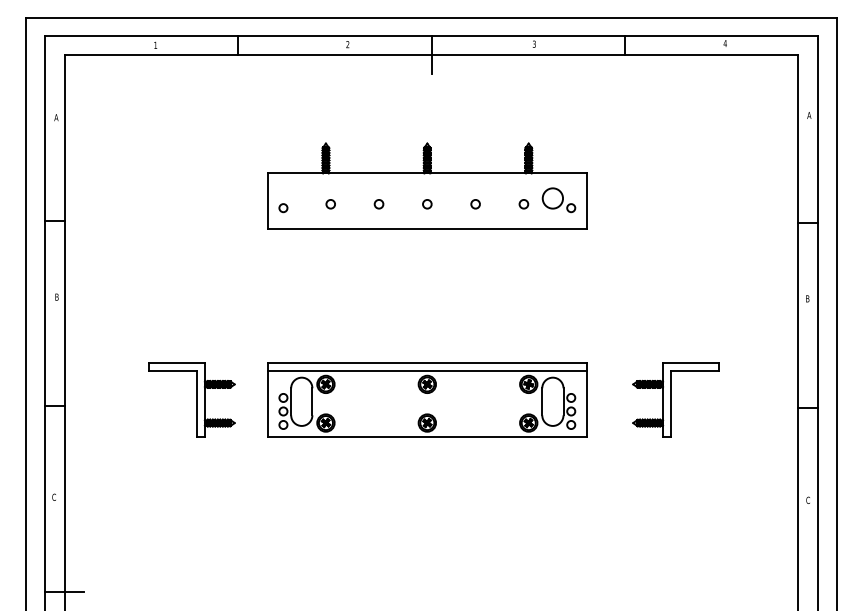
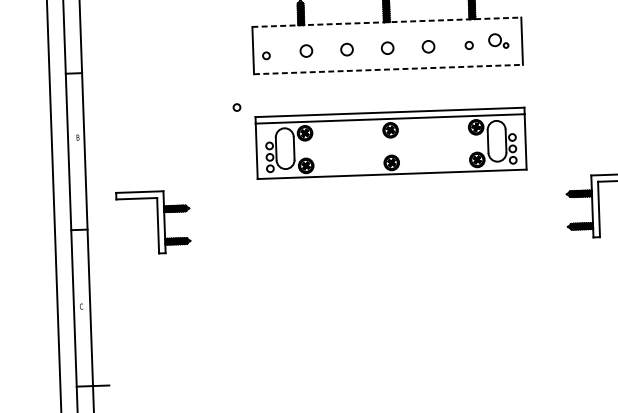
line: (427, 173) -> (386, 22), solid -> dashed
part: (558, 200) -> (498, 41), size x0.7
circle: (330, 204) -> (306, 51), size x1.6
circle: (378, 204) -> (346, 49), size x1.6
circle: (427, 204) -> (387, 48), size x1.6
circle: (475, 204) -> (428, 47), size x1.6
line: (427, 229) -> (388, 69), solid -> dashed
circle: (246, 268) -> (237, 107), added
part: (191, 399) -> (153, 222), moved
part: (427, 399) -> (391, 143), moved

